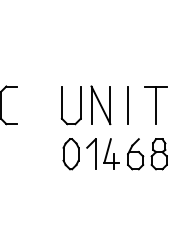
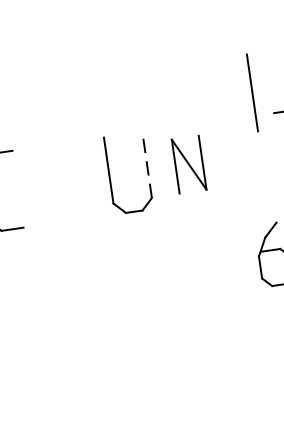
line: (80, 102) -> (146, 164), solid -> dashed
part: (100, 105) -> (188, 165), size x0.7
line: (127, 105) -> (250, 93), moved
part: (90, 154) -> (182, 268), removed

